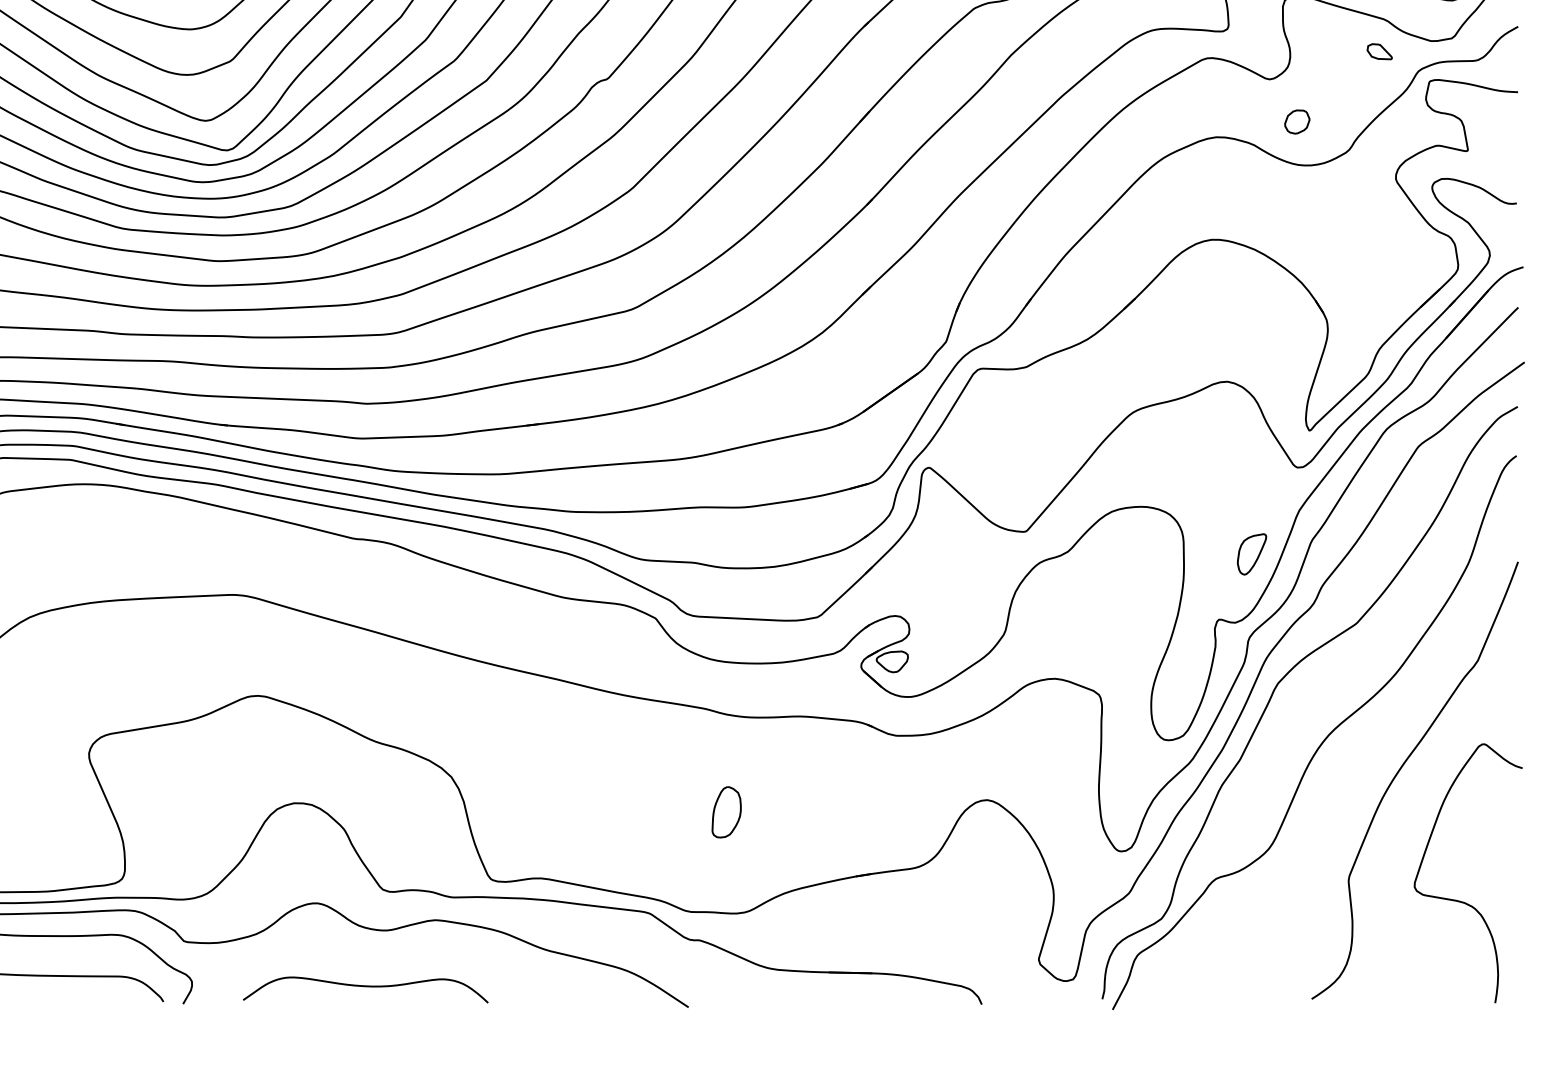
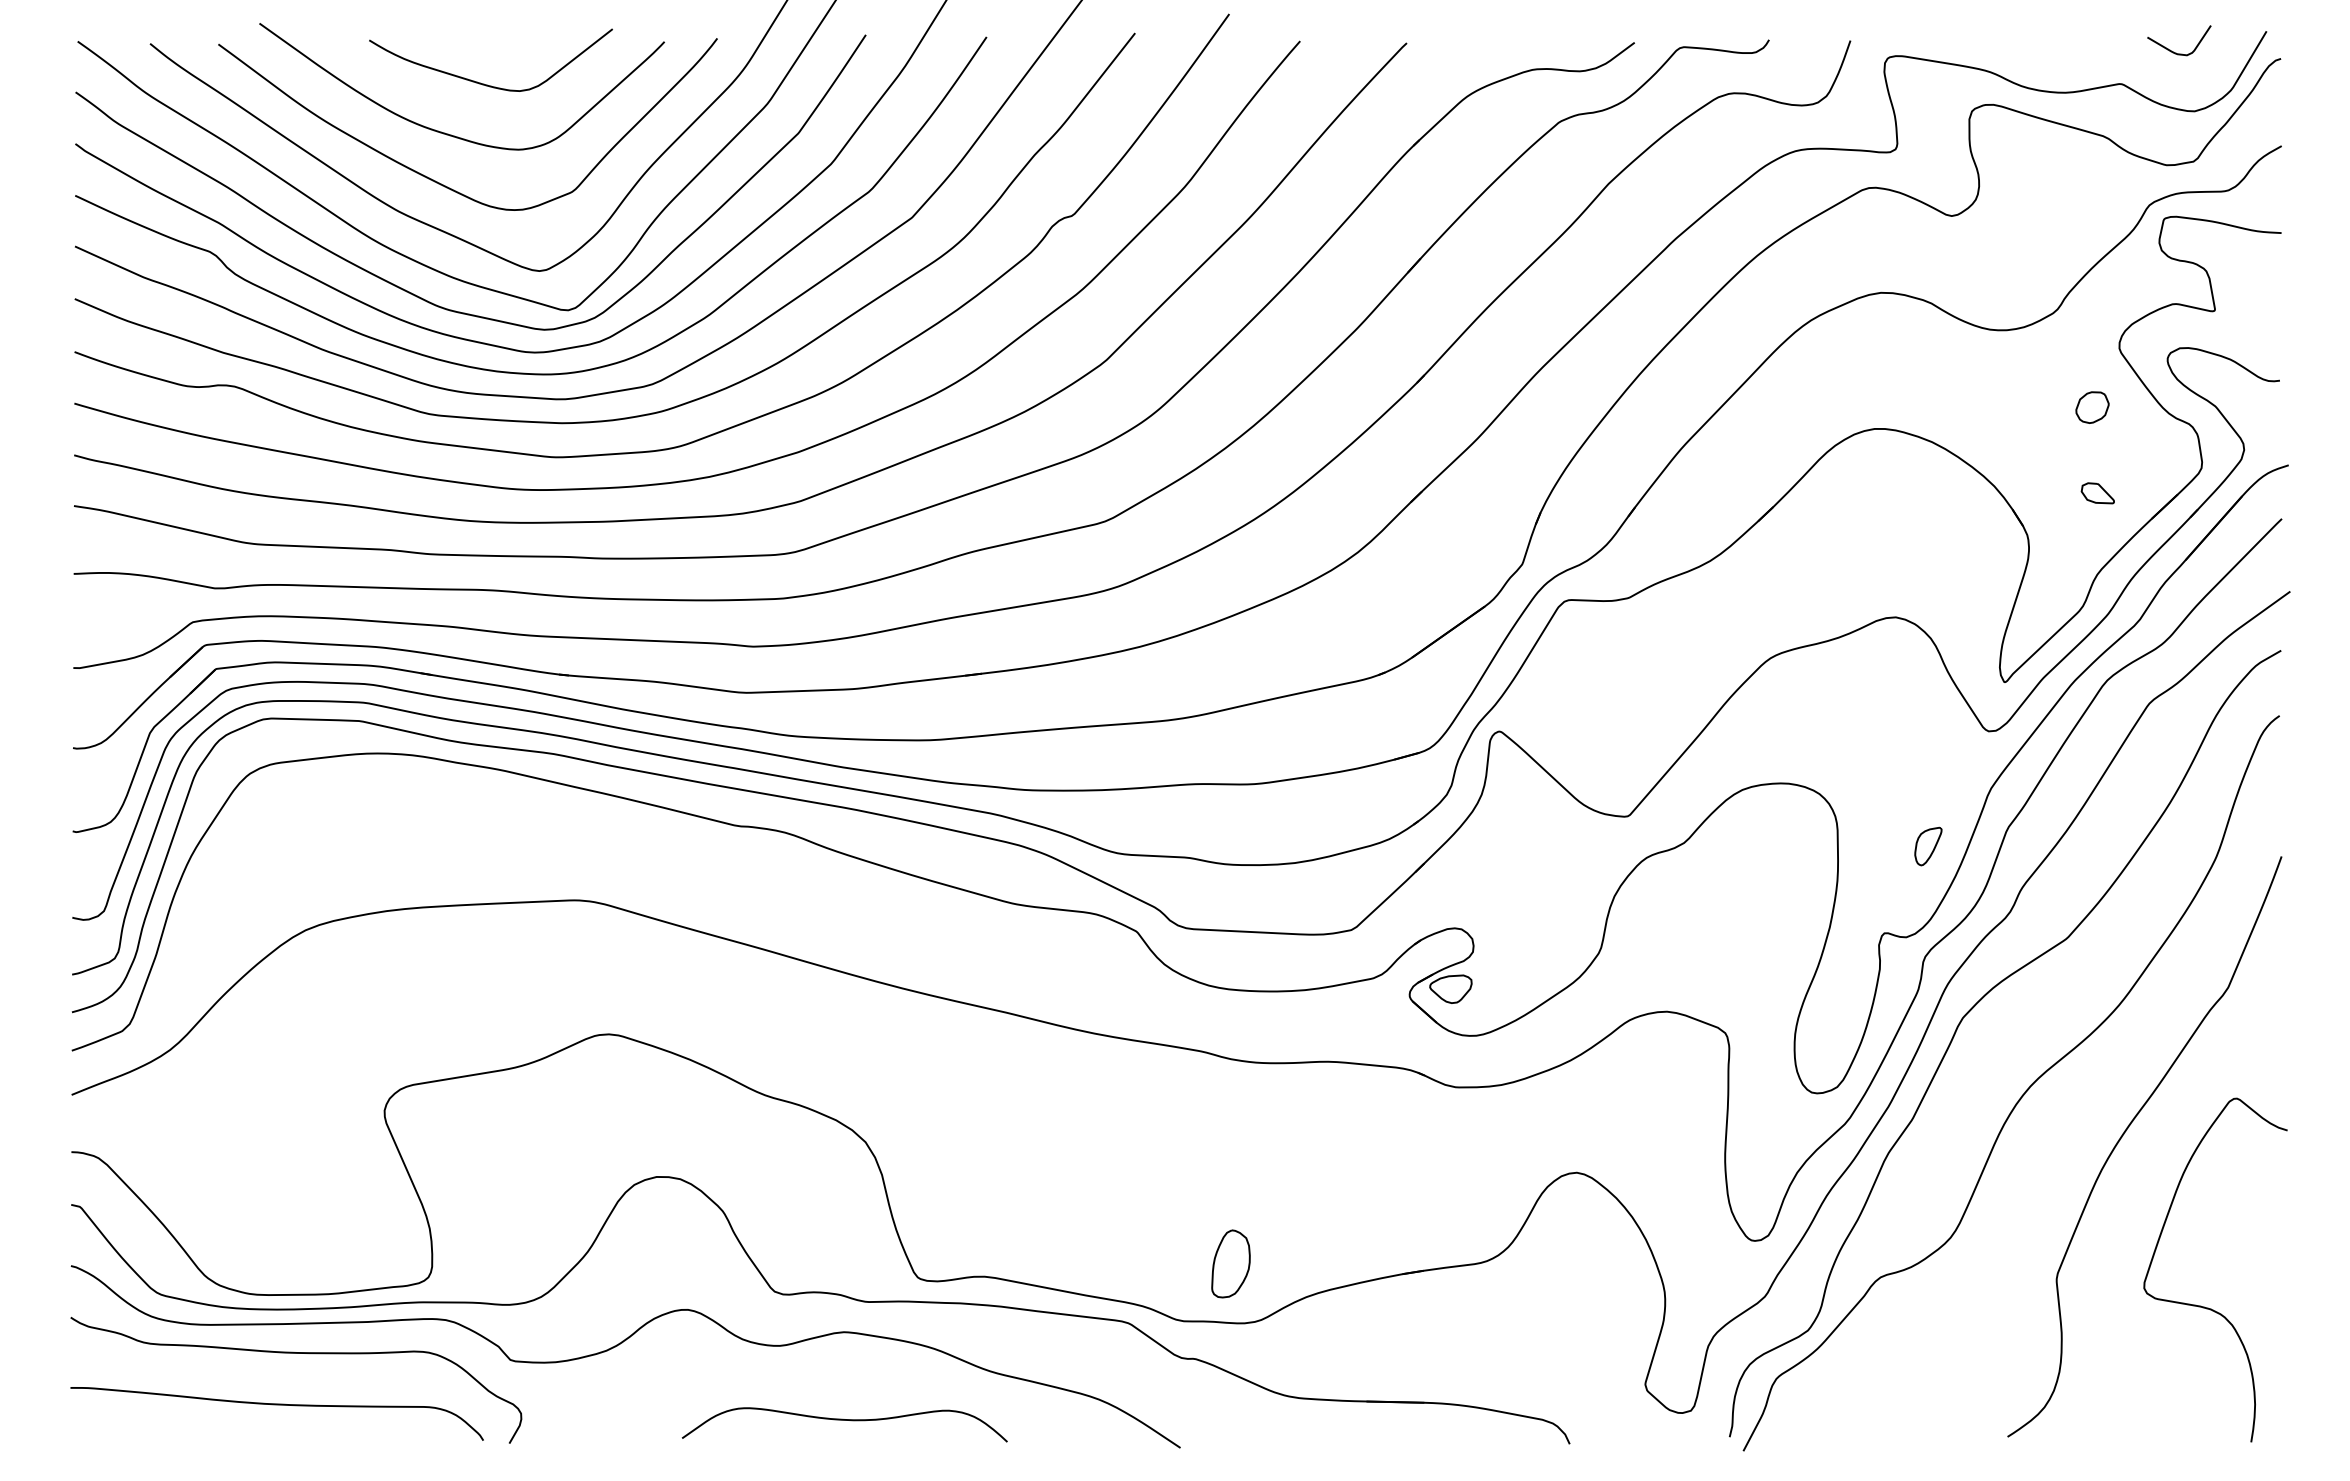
part: (1379, 51) -> (2097, 493), moved
part: (1297, 121) -> (2092, 407), moved
part: (1252, 554) -> (1928, 846), size x0.7
part: (726, 811) -> (1230, 1263), moved
curve: (365, 986) -> (844, 1420), moved

